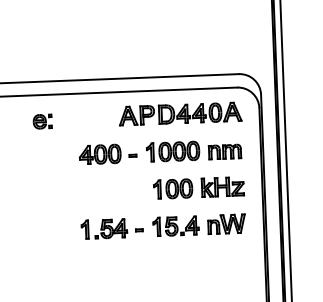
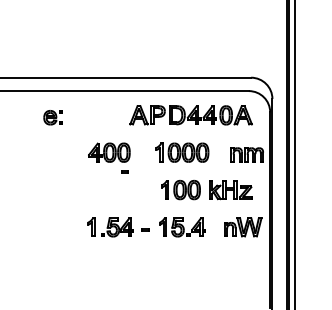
part: (224, 151) -> (246, 154), moved
part: (132, 155) -> (124, 171), moved
part: (227, 224) -> (243, 227), moved

